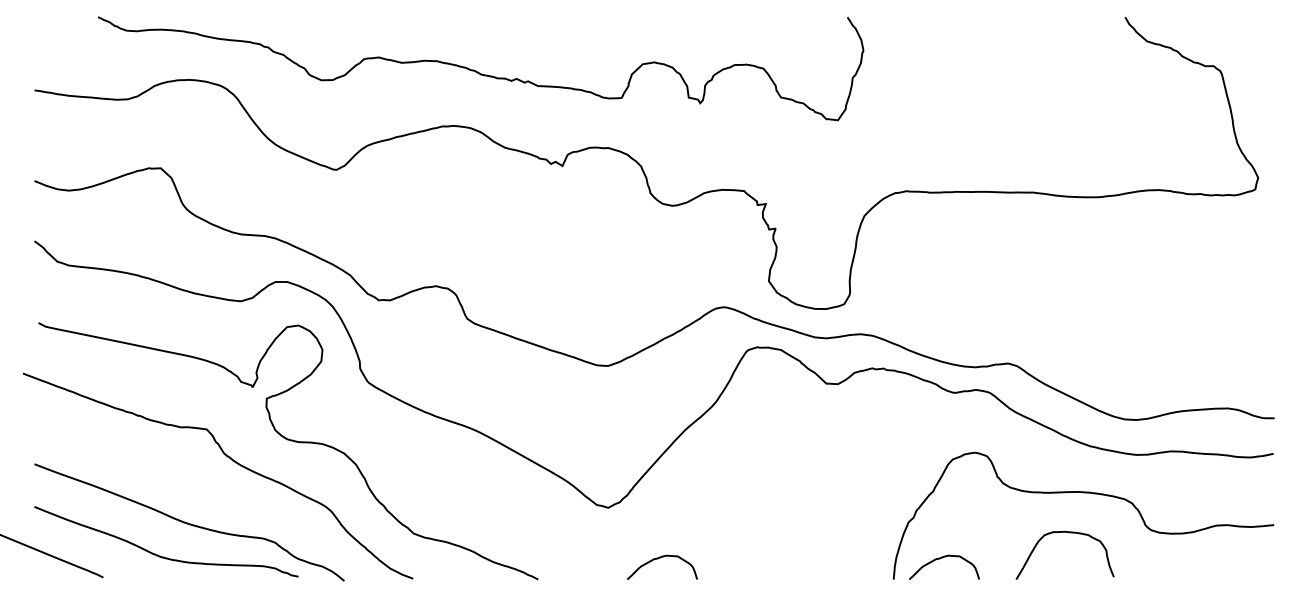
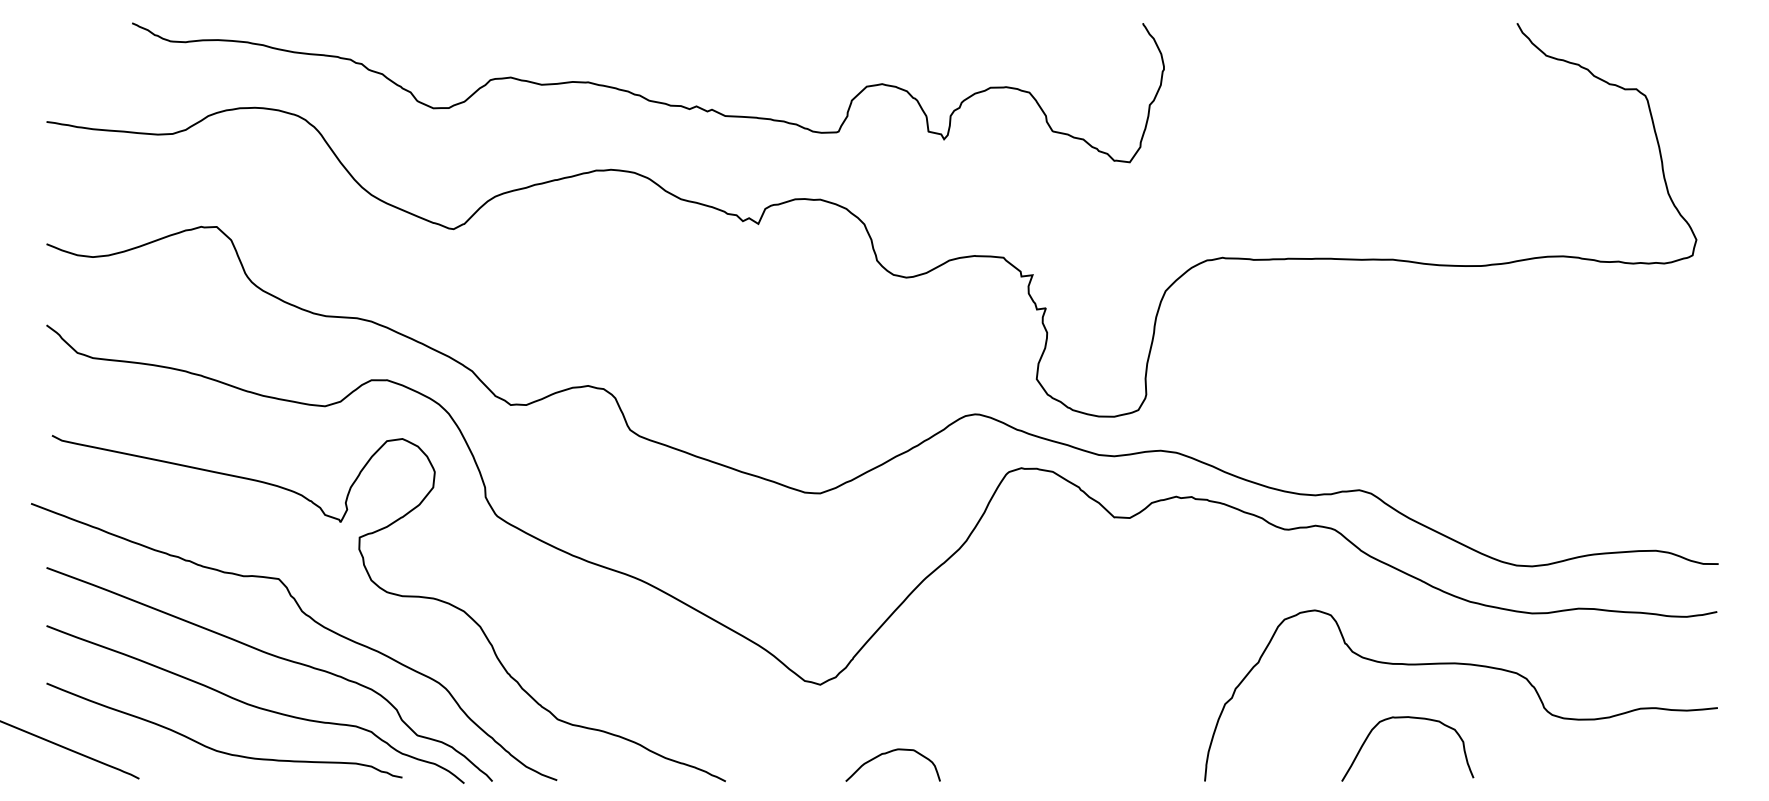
curve: (203, 487) -> (274, 657), added
curve: (1069, 533) -> (1413, 719), moved
curve: (942, 558) -> (1270, 753), removed

